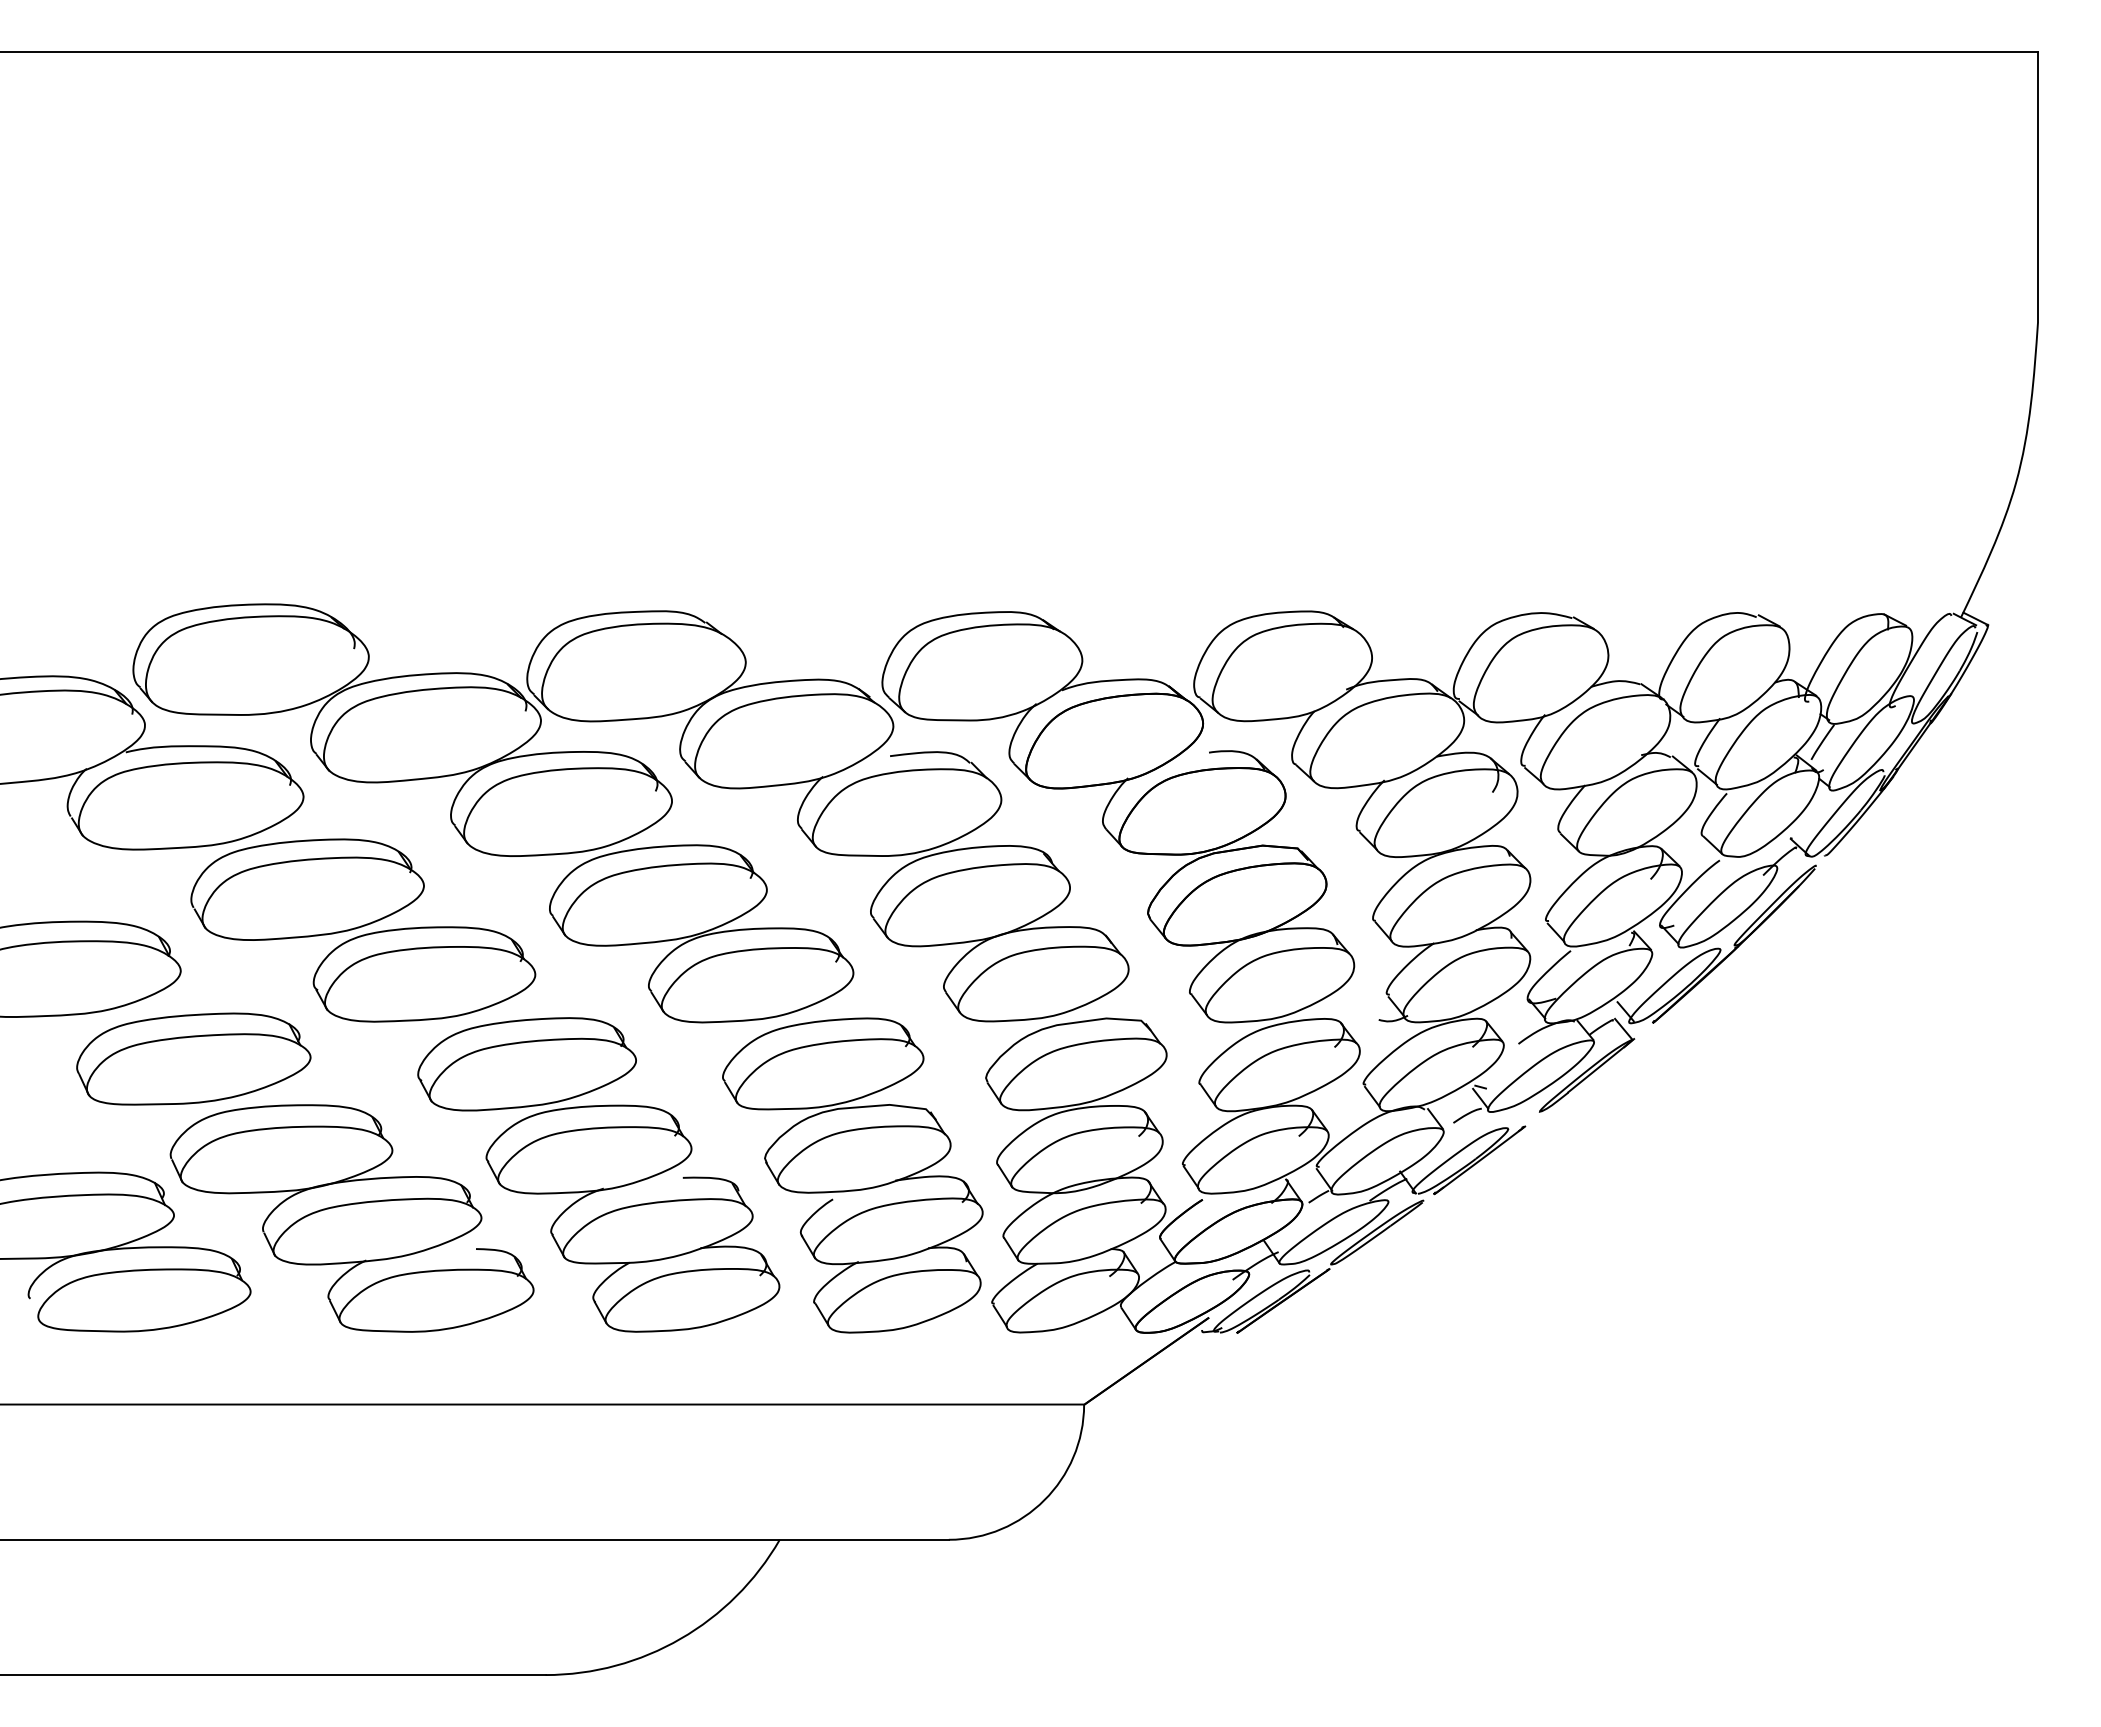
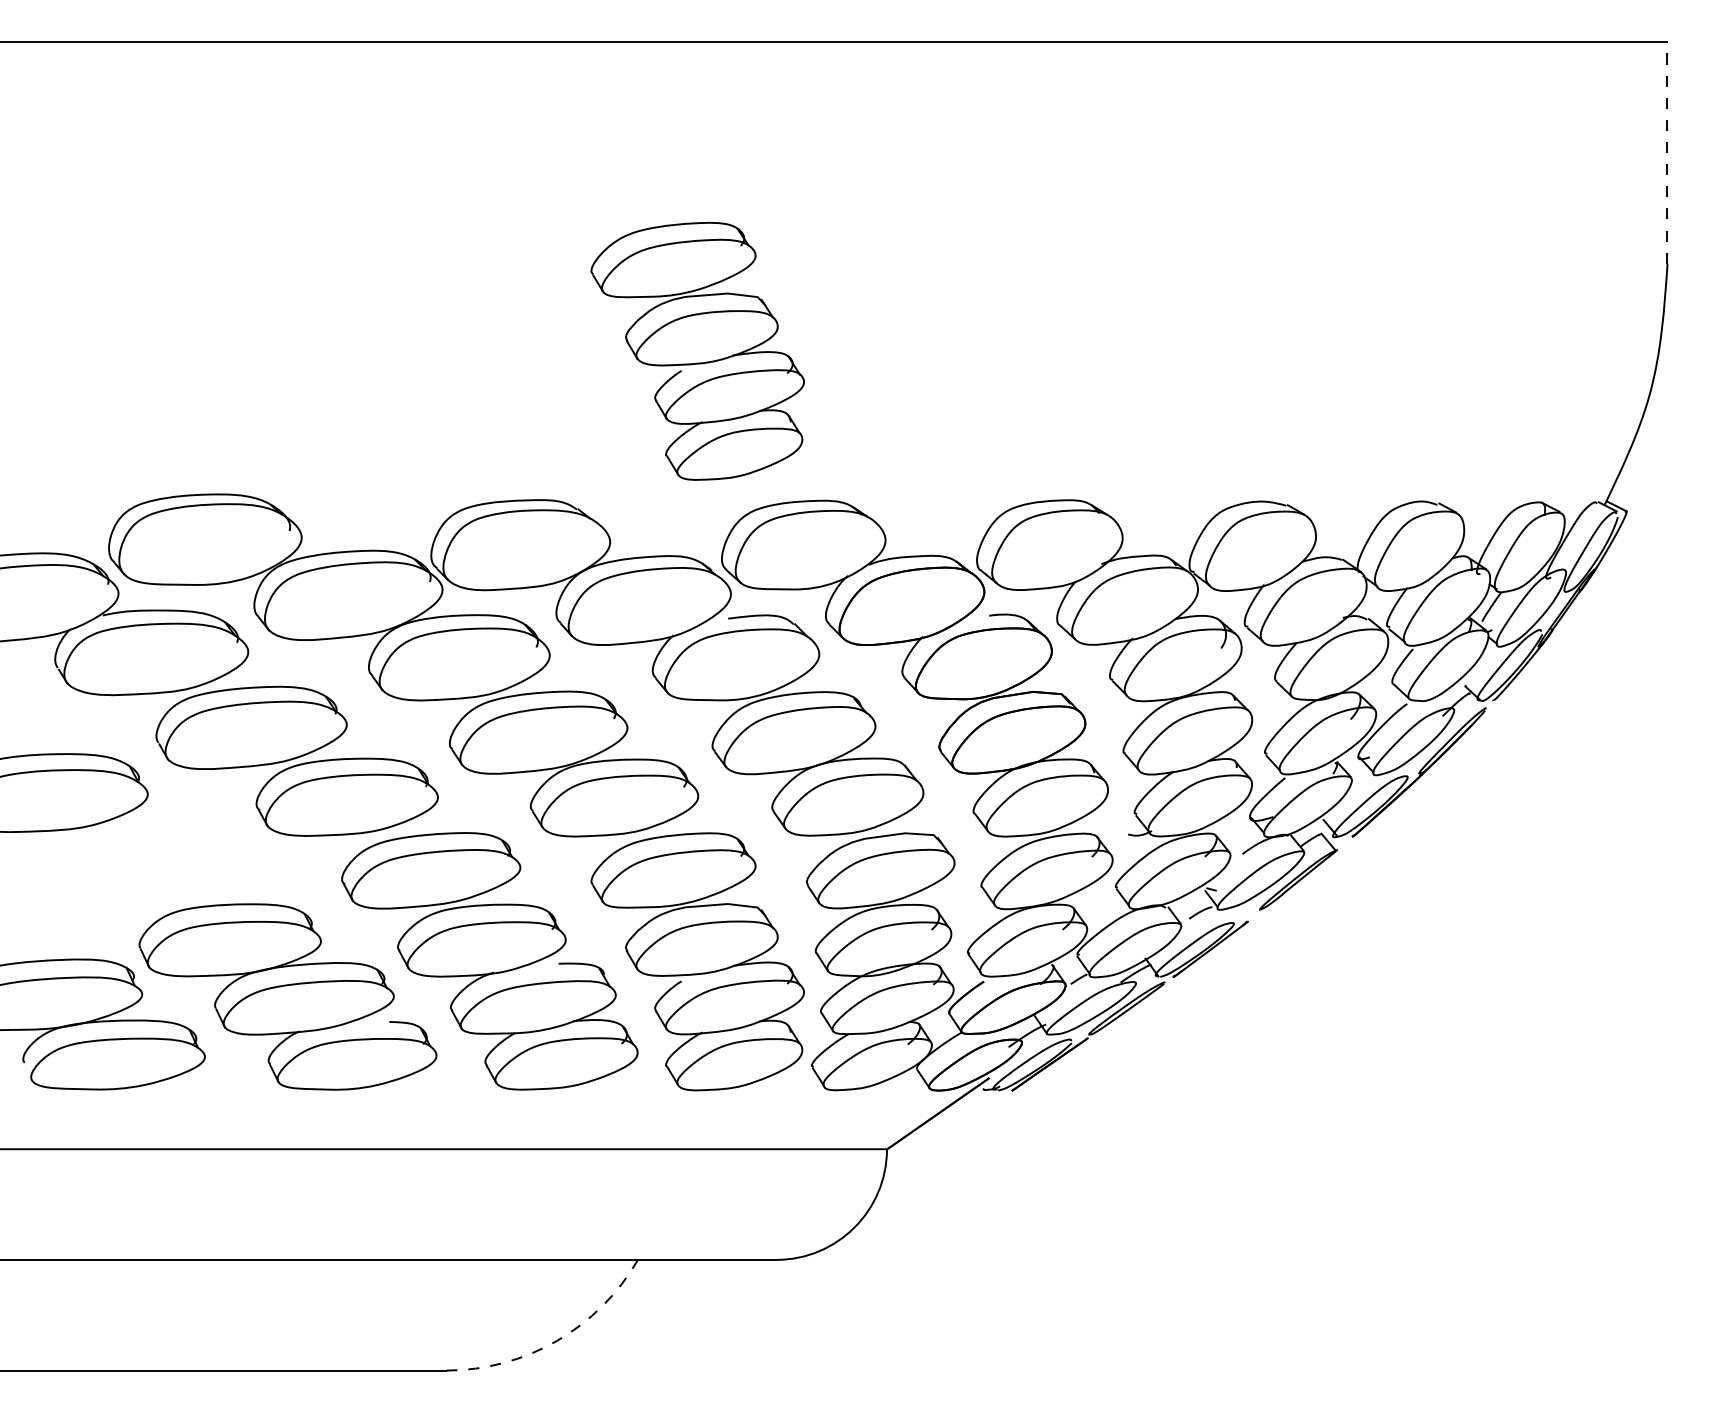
line: (2037, 186) -> (1667, 152), solid -> dashed
part: (852, 429) -> (697, 351), added
part: (193, 1058) -> (158, 866), removed
arc: (680, 1638) -> (556, 1340), solid -> dashed

